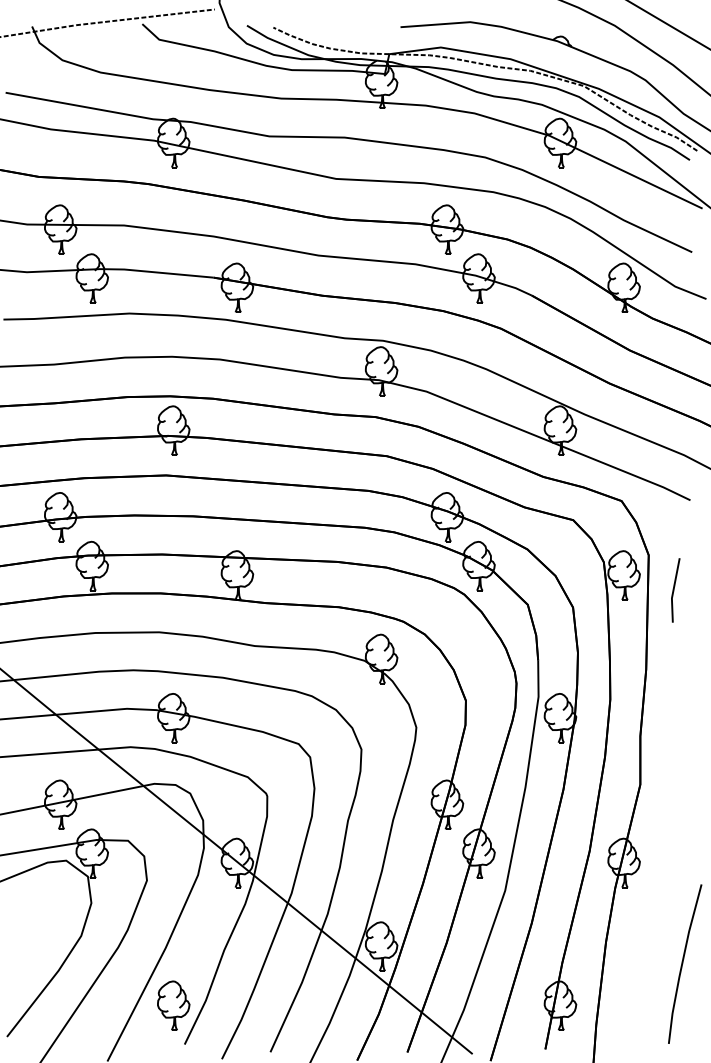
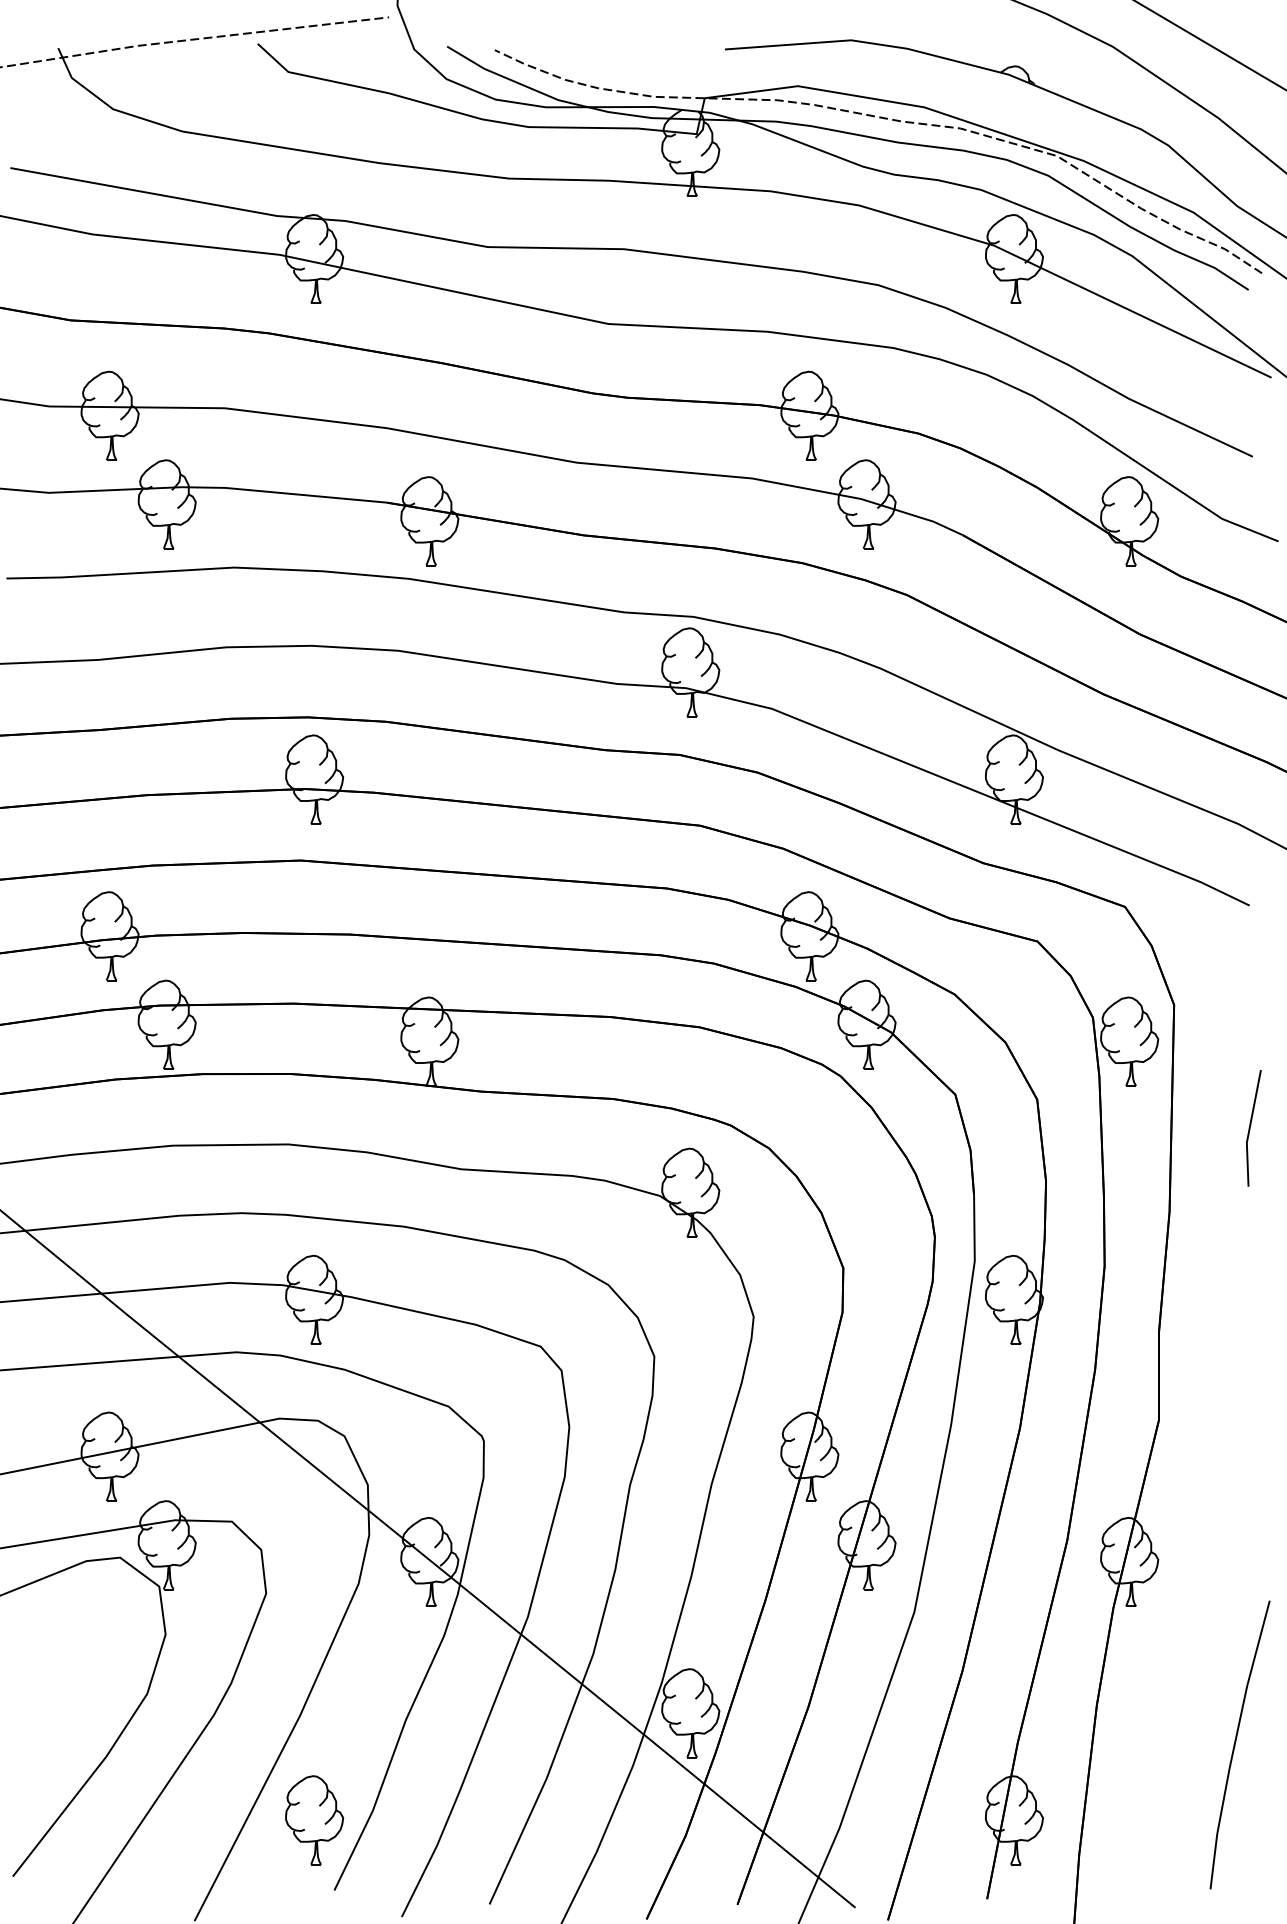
line: (674, 590) -> (1251, 1128), moved

